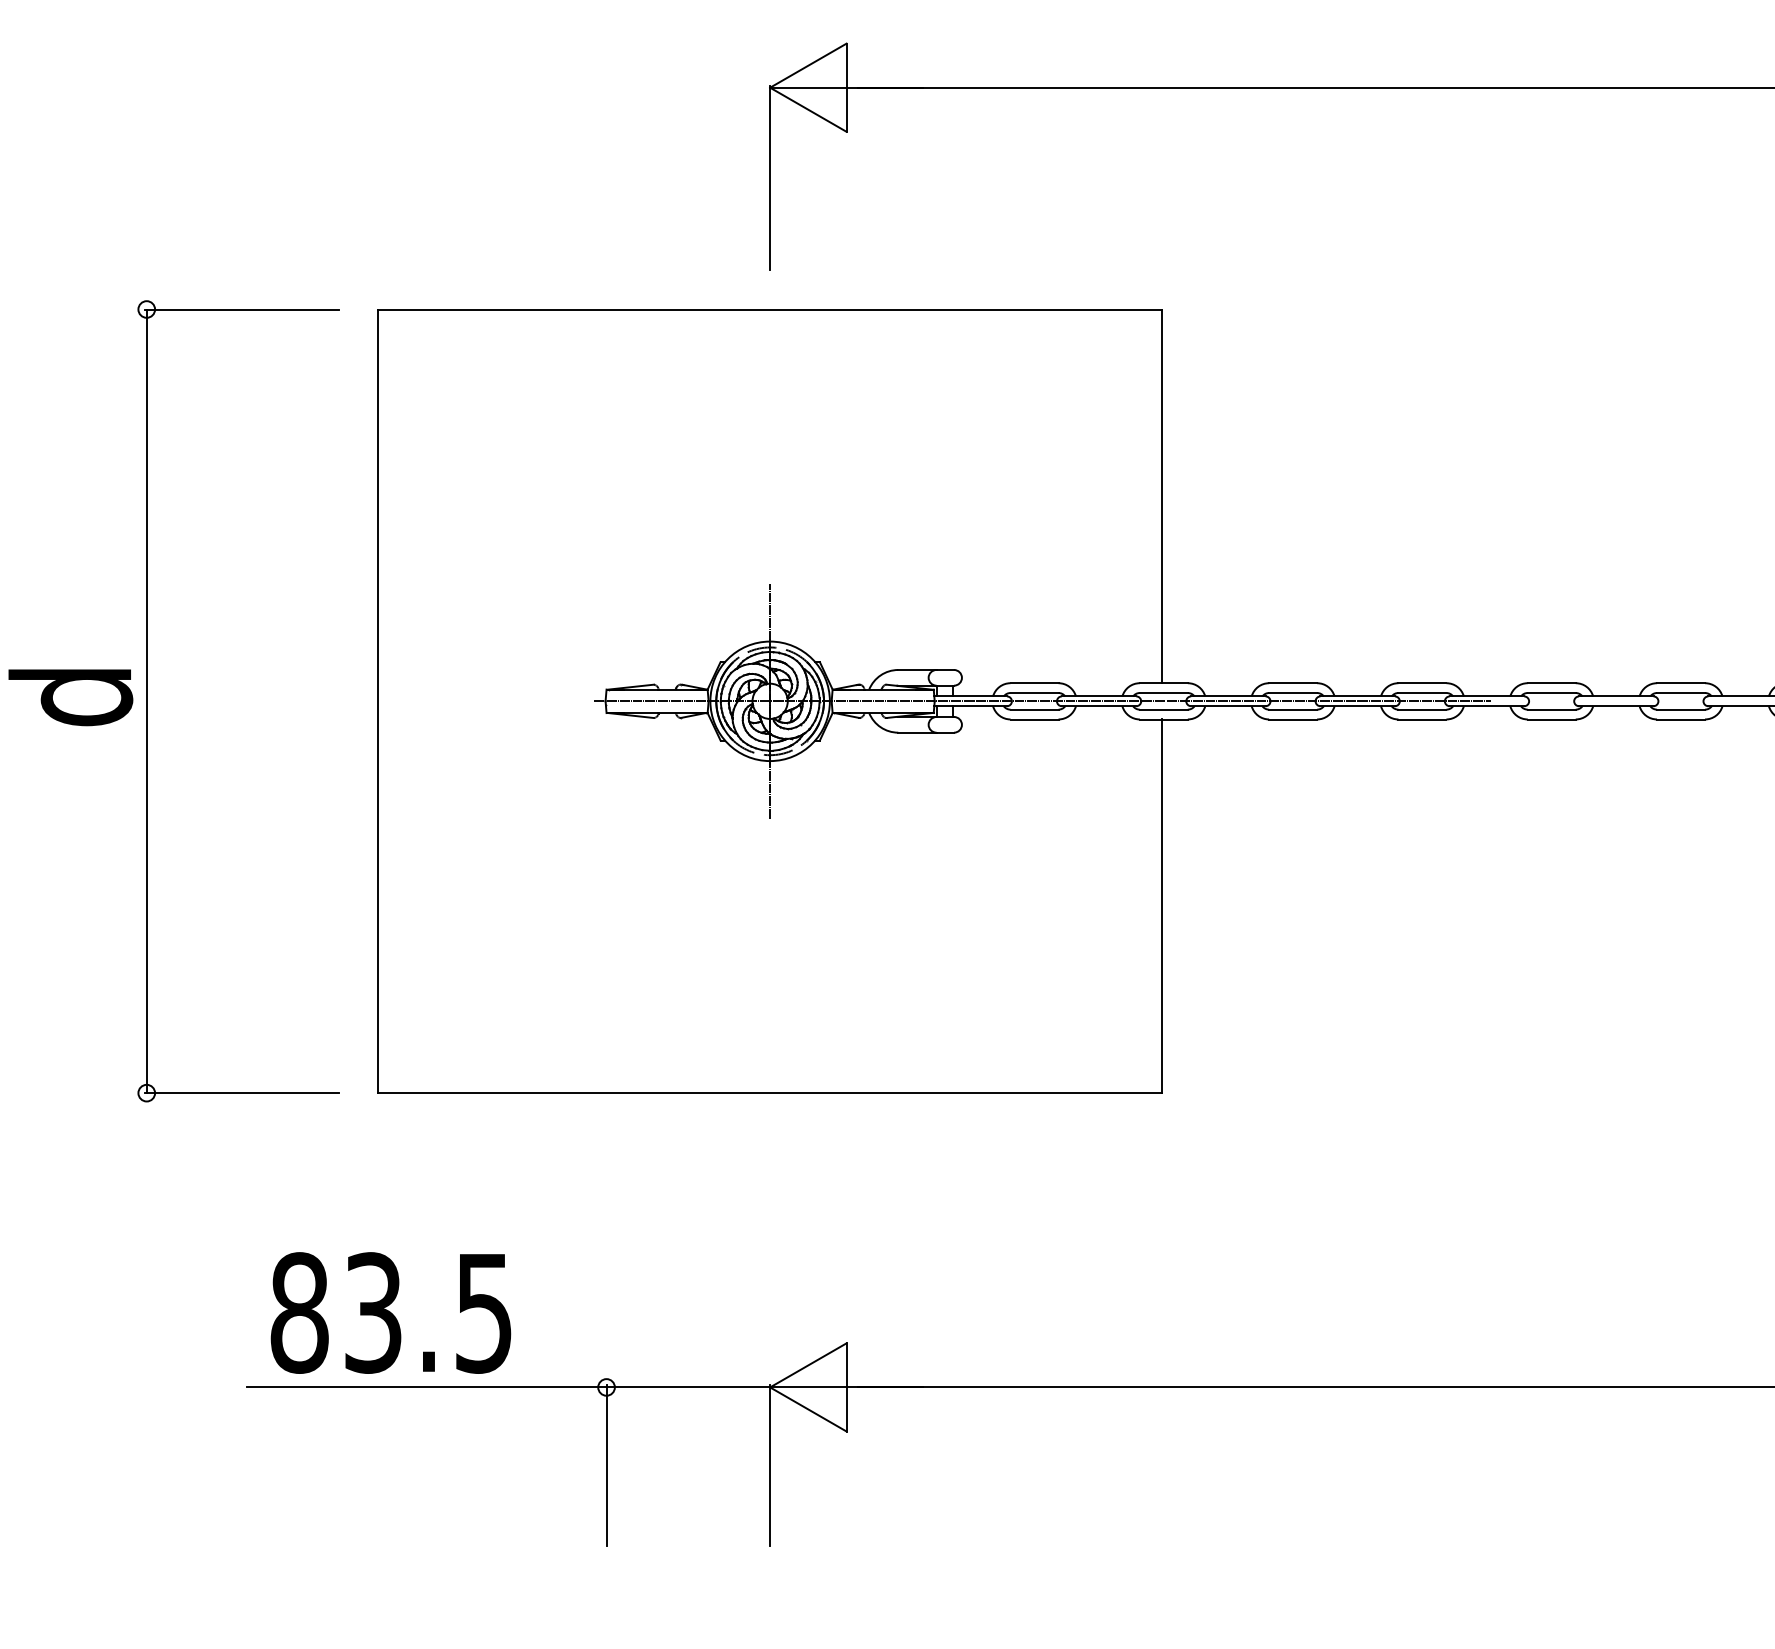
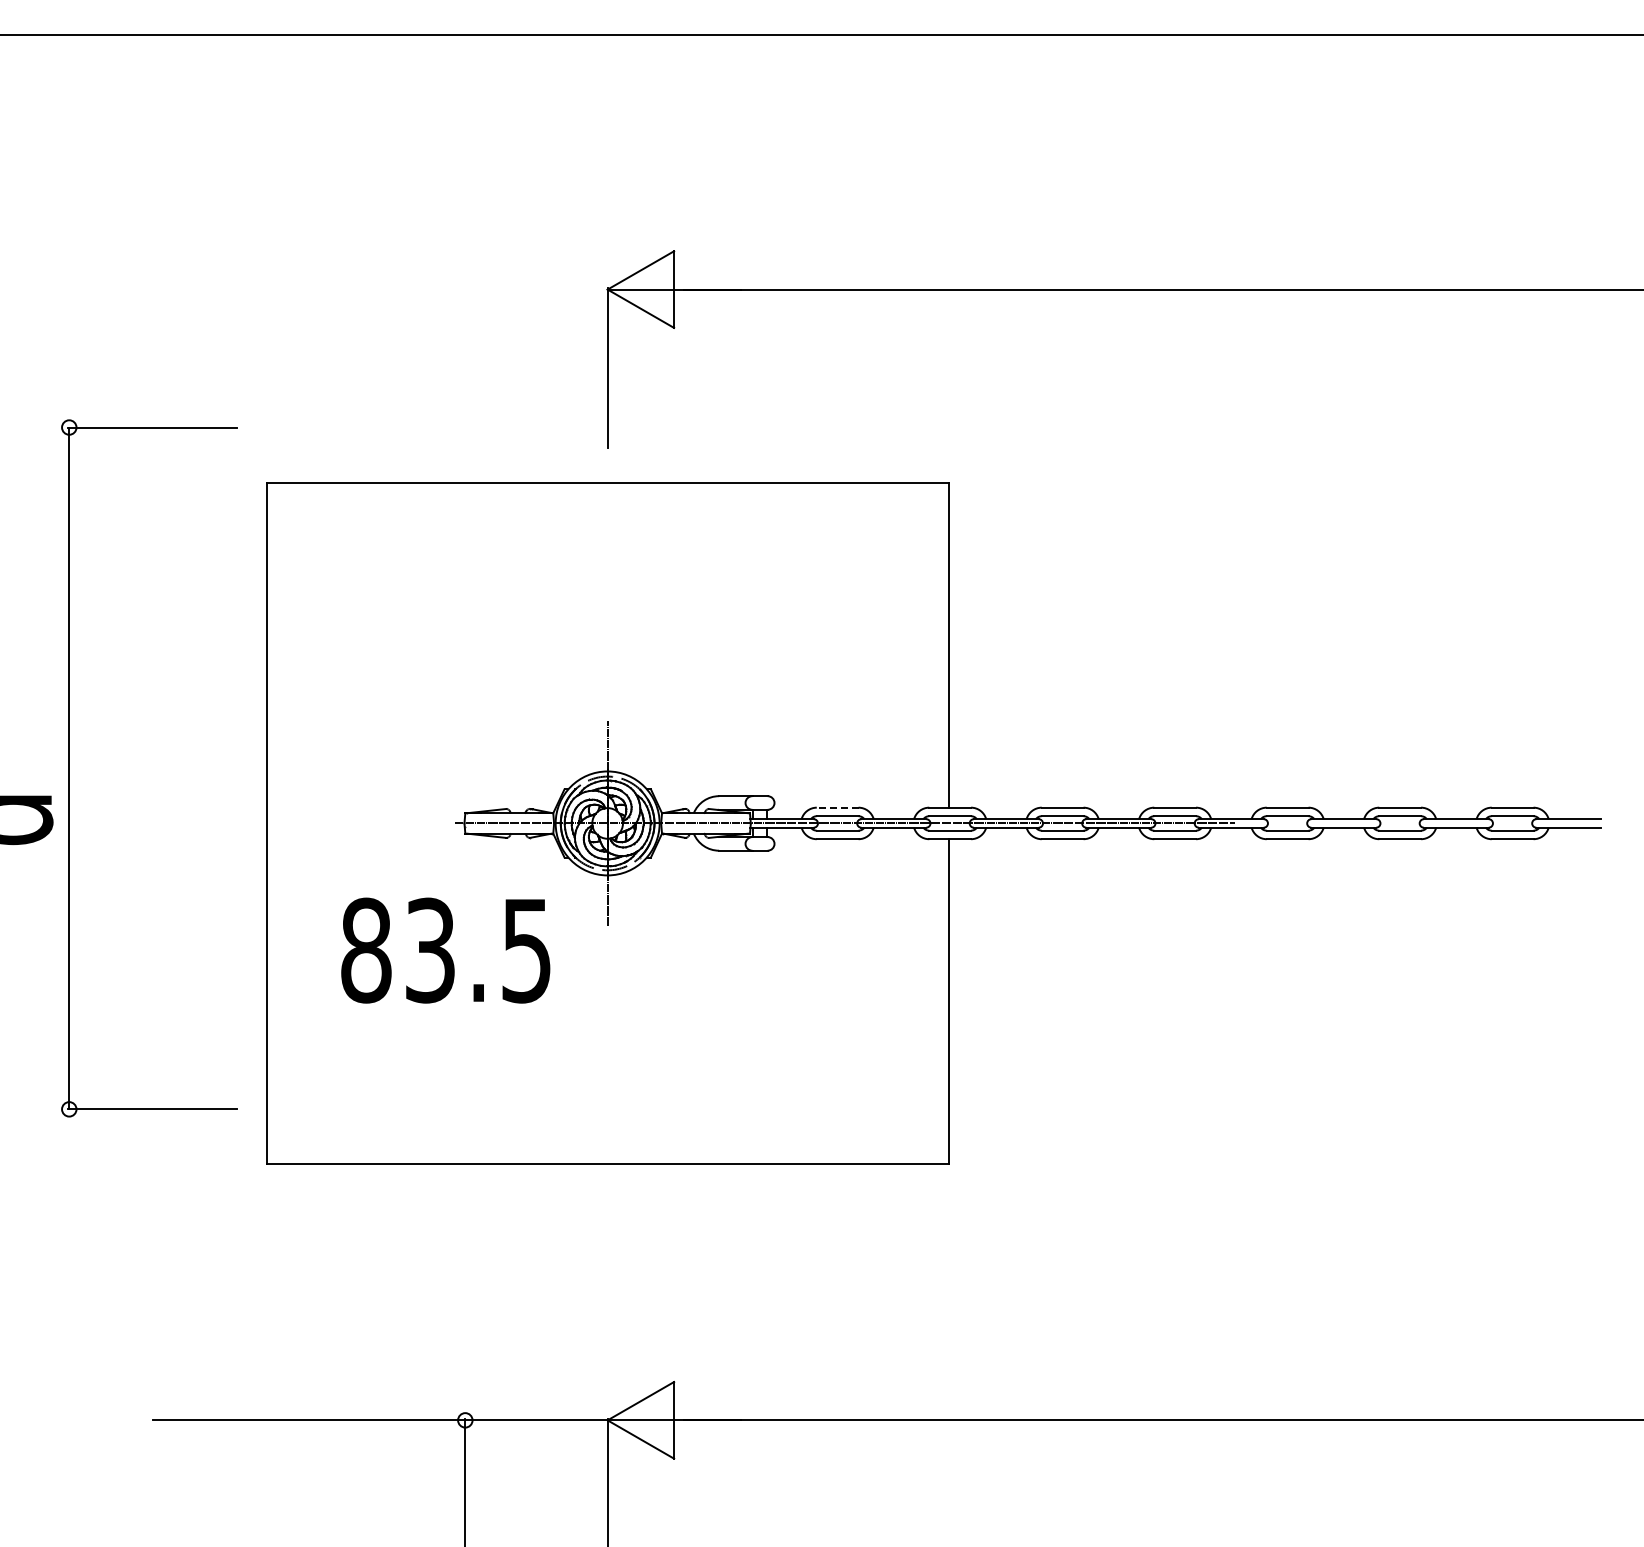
line: (1034, 683) -> (837, 807), solid -> dashed
part: (146, 701) -> (69, 768), moved
text: (390, 1312) -> (445, 950), moved

